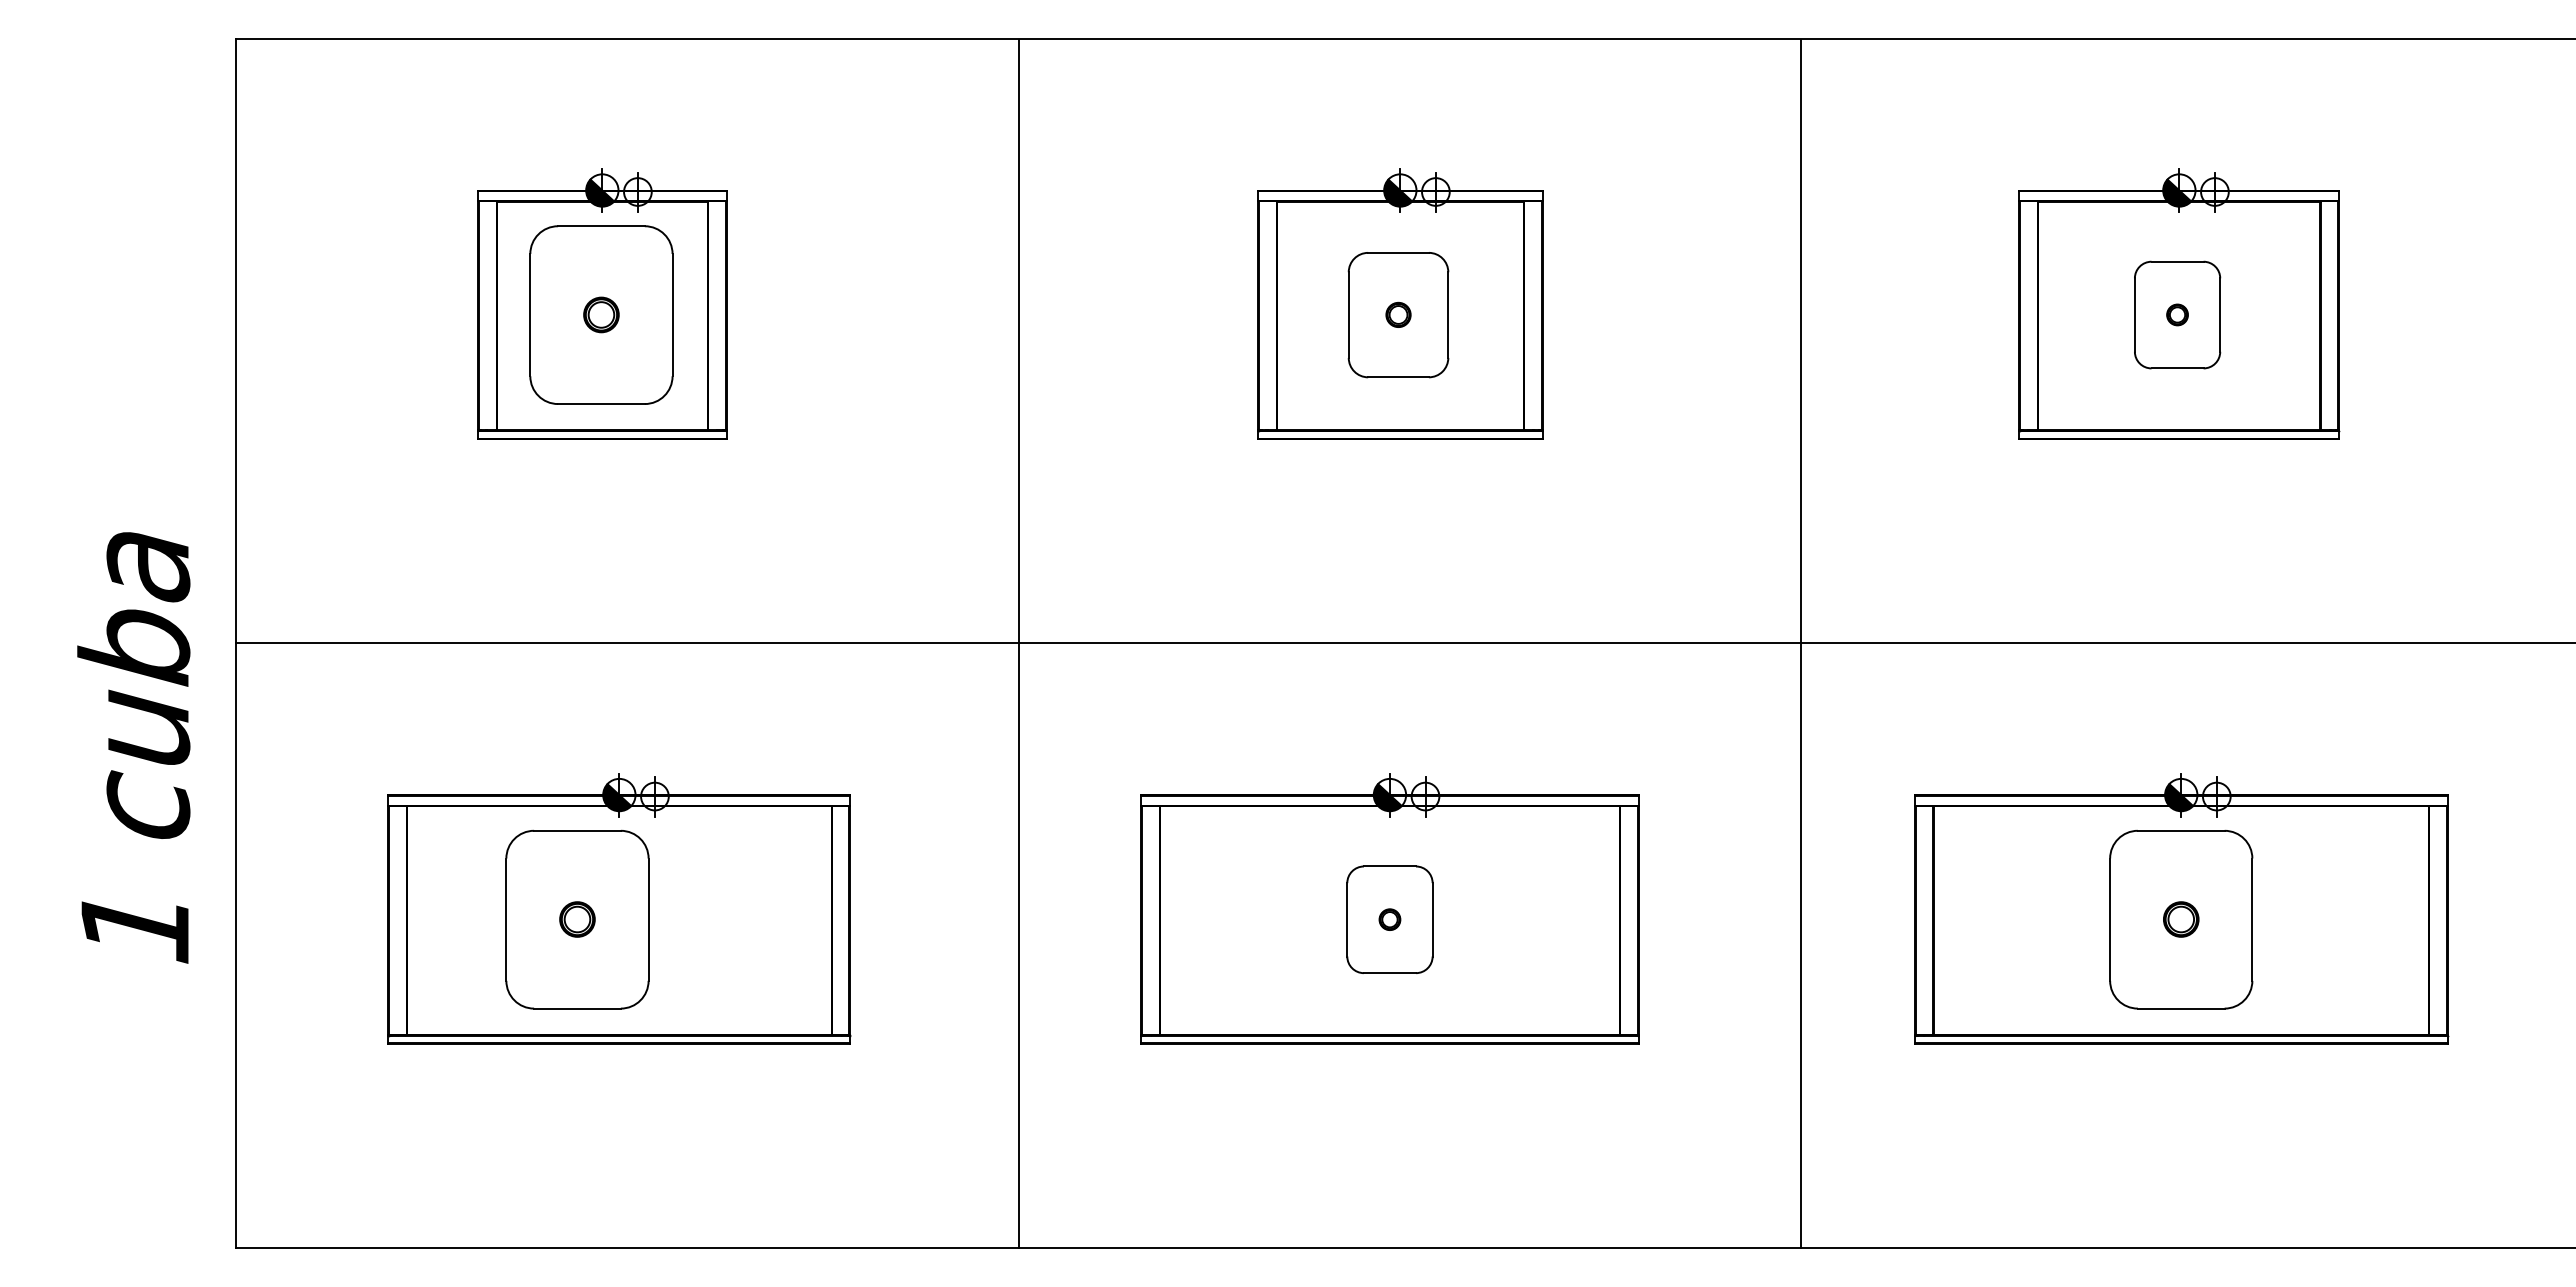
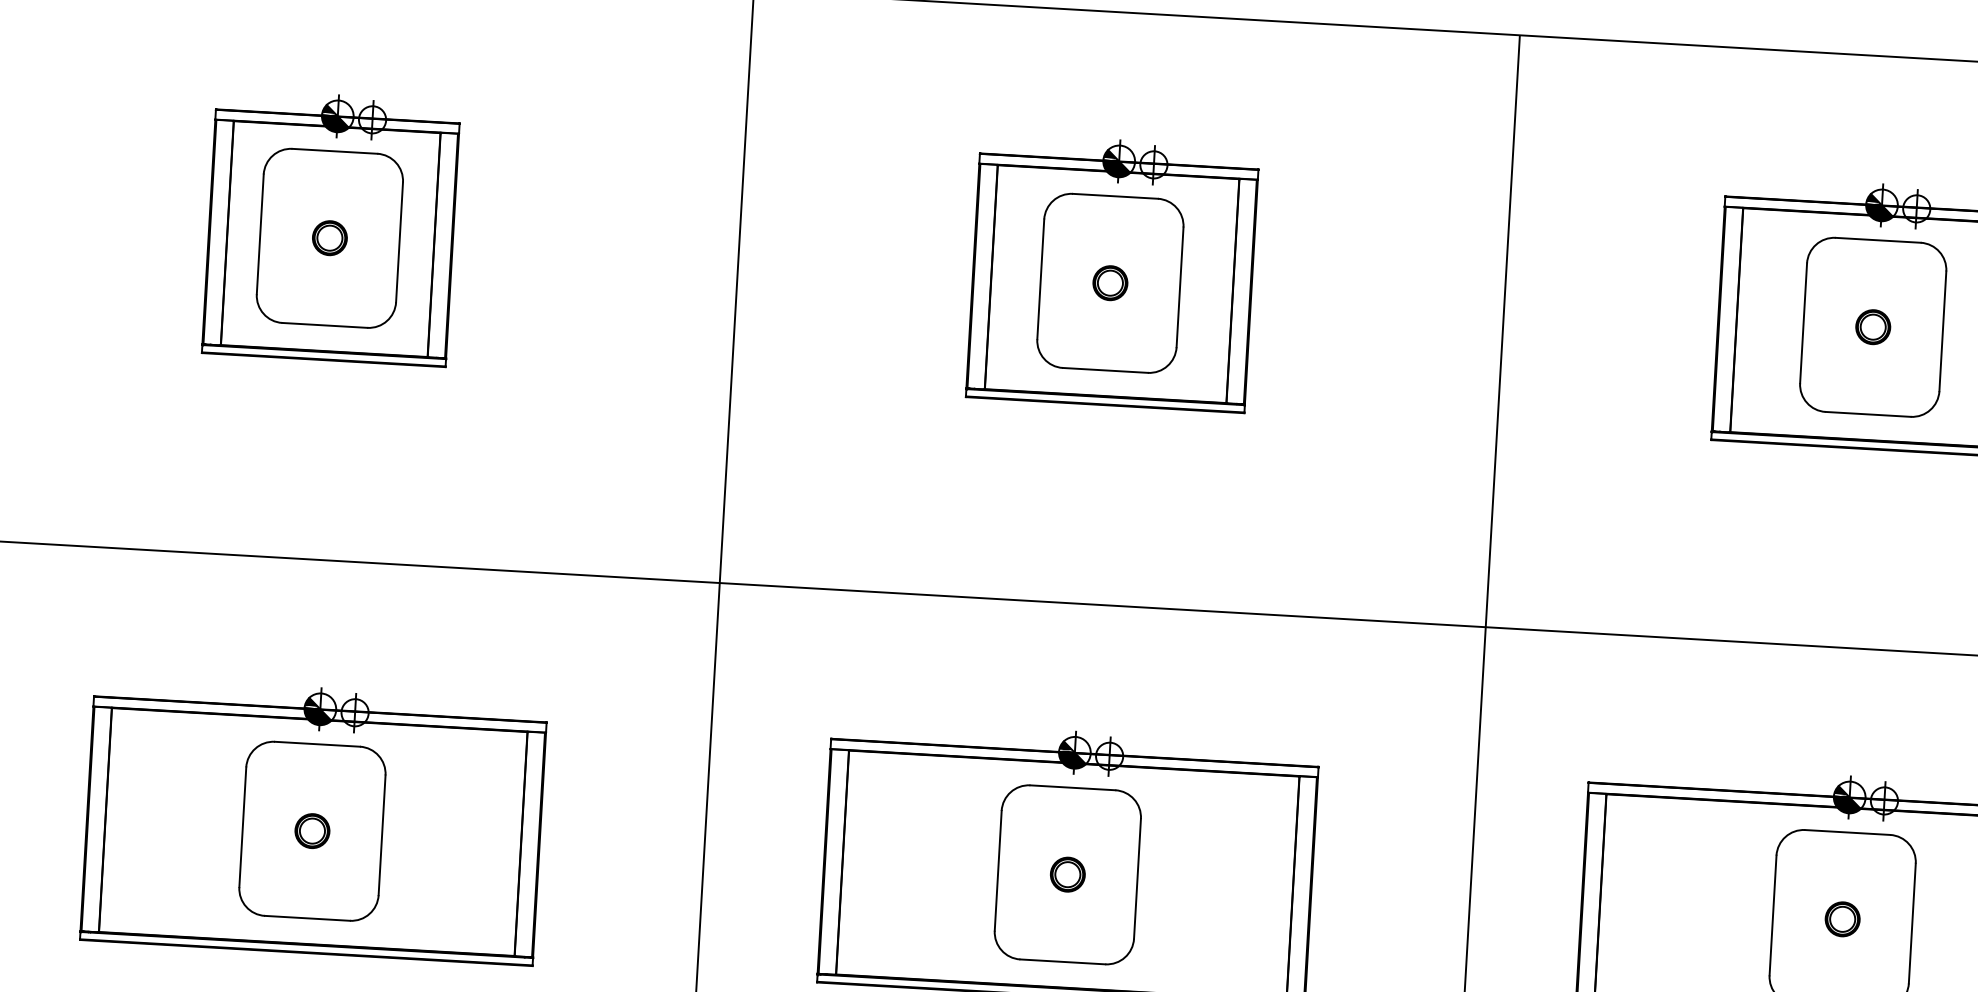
part: (1398, 314) -> (1110, 282), size x1.43
part: (2177, 314) -> (1873, 326), size x1.67
part: (577, 919) -> (312, 831), moved
part: (1389, 919) -> (1067, 874), size x1.67

